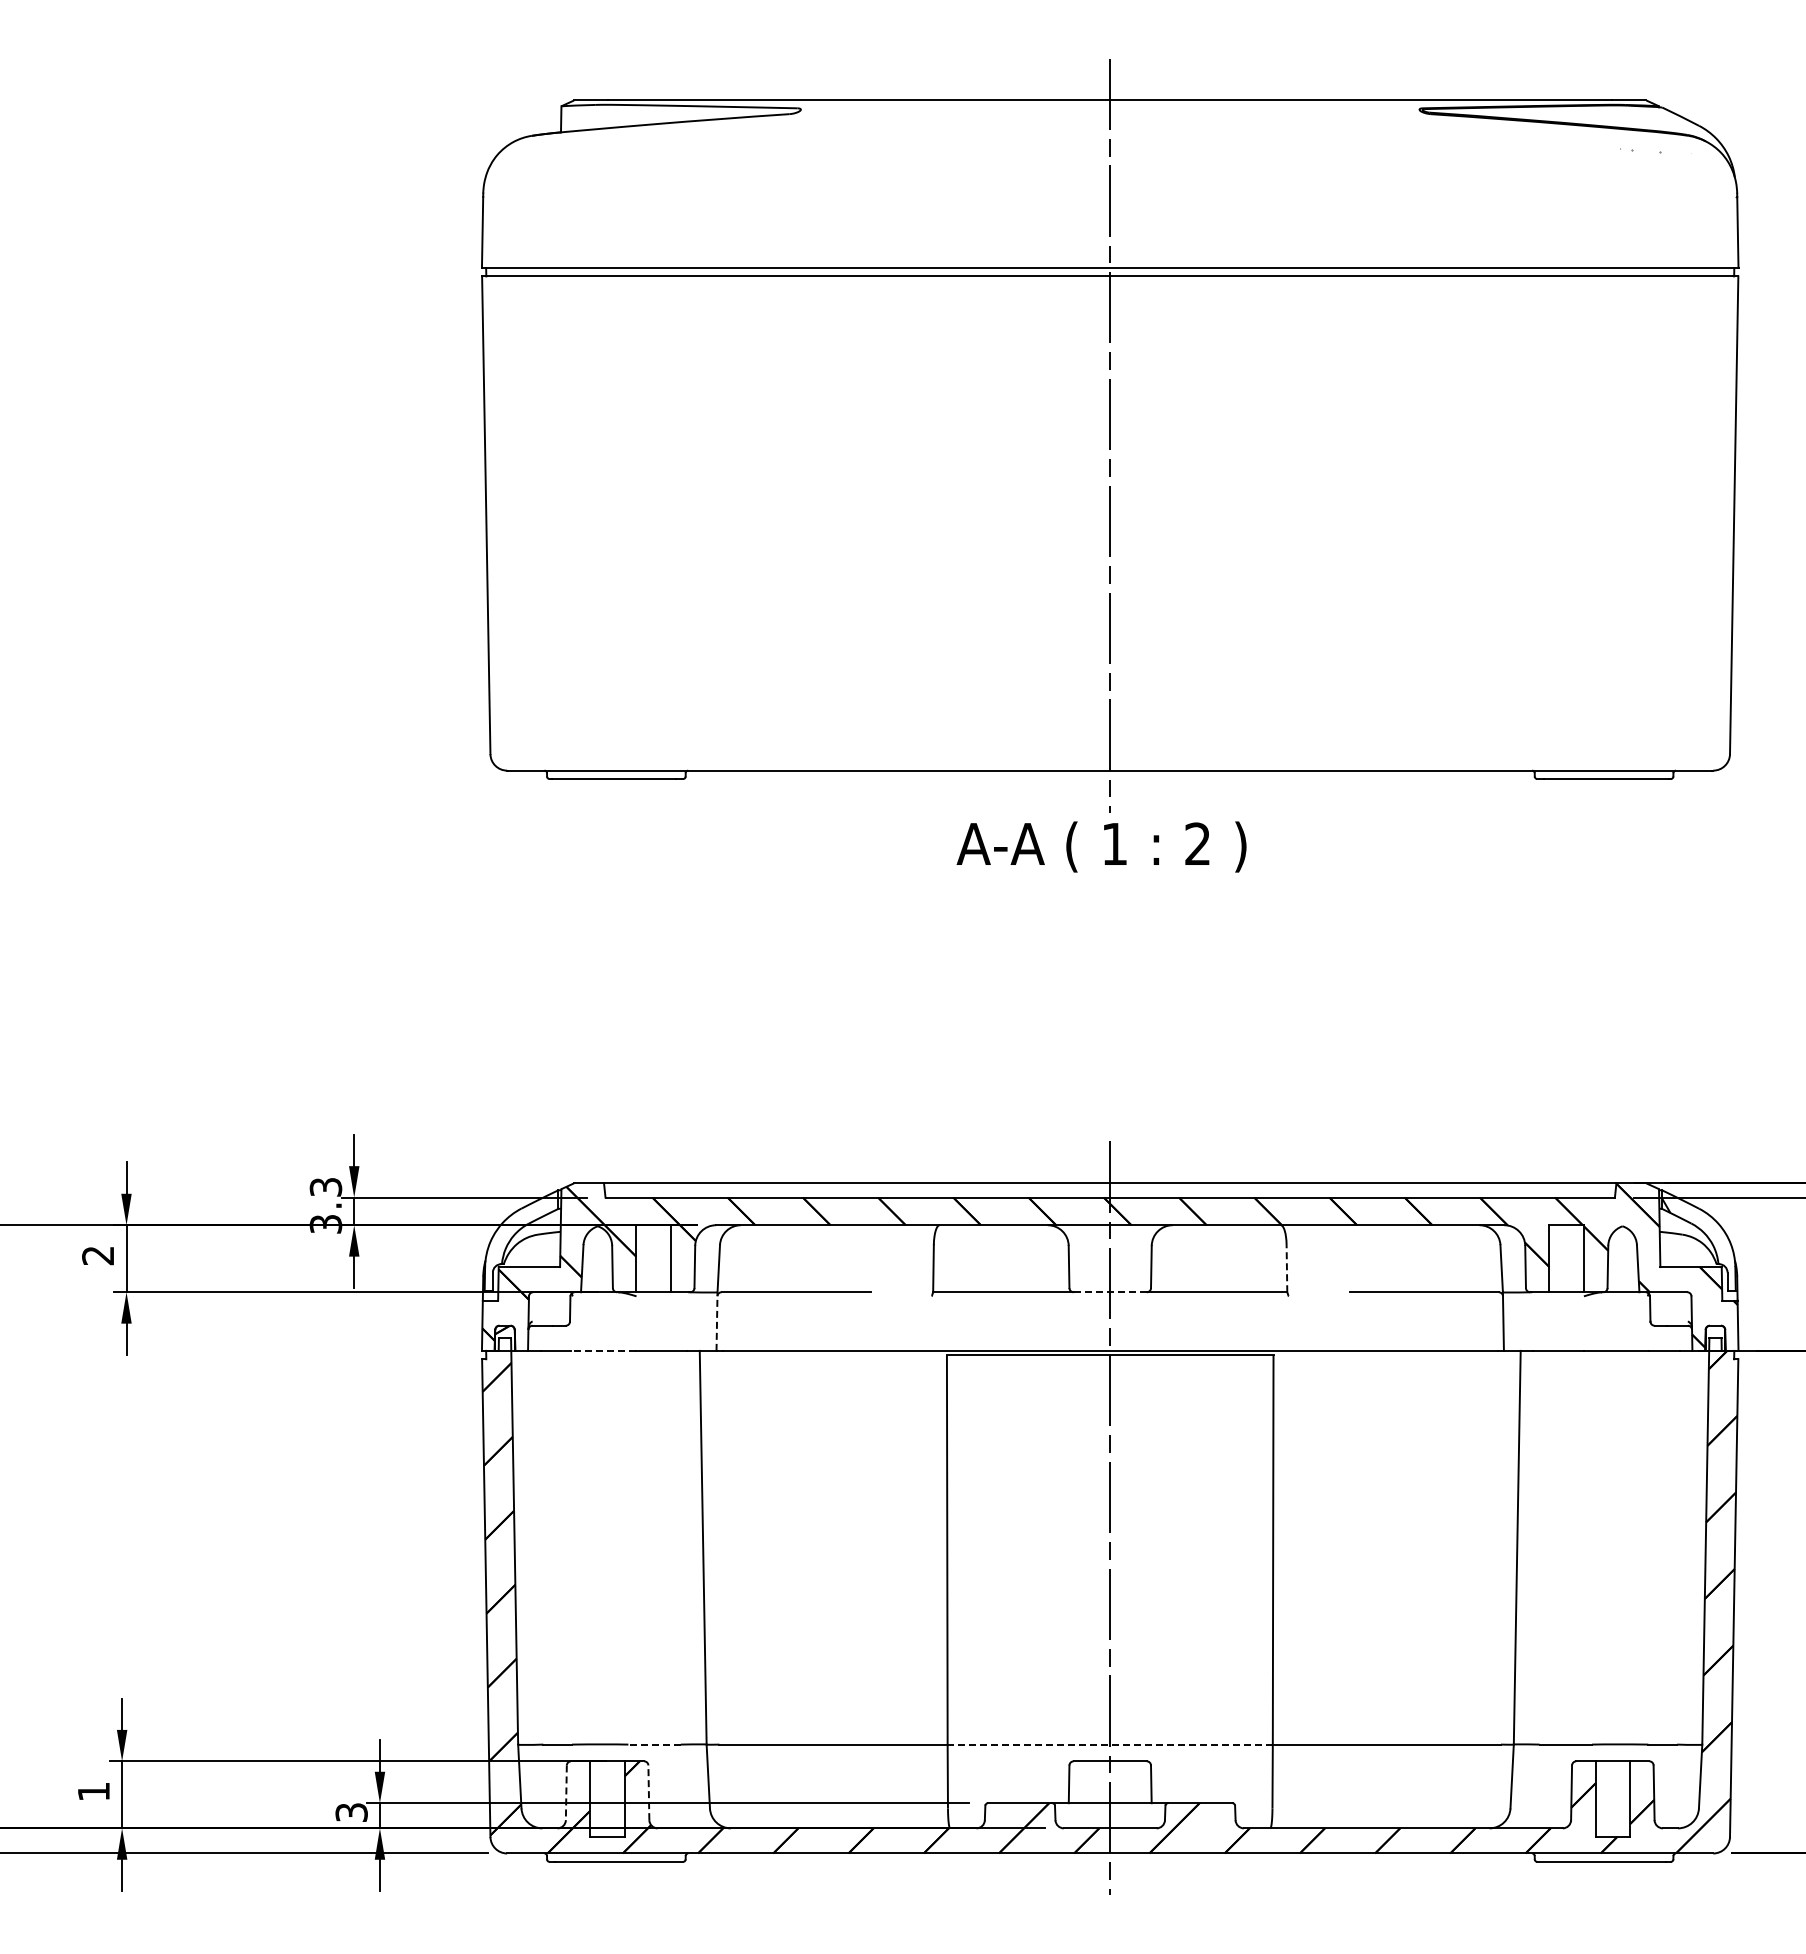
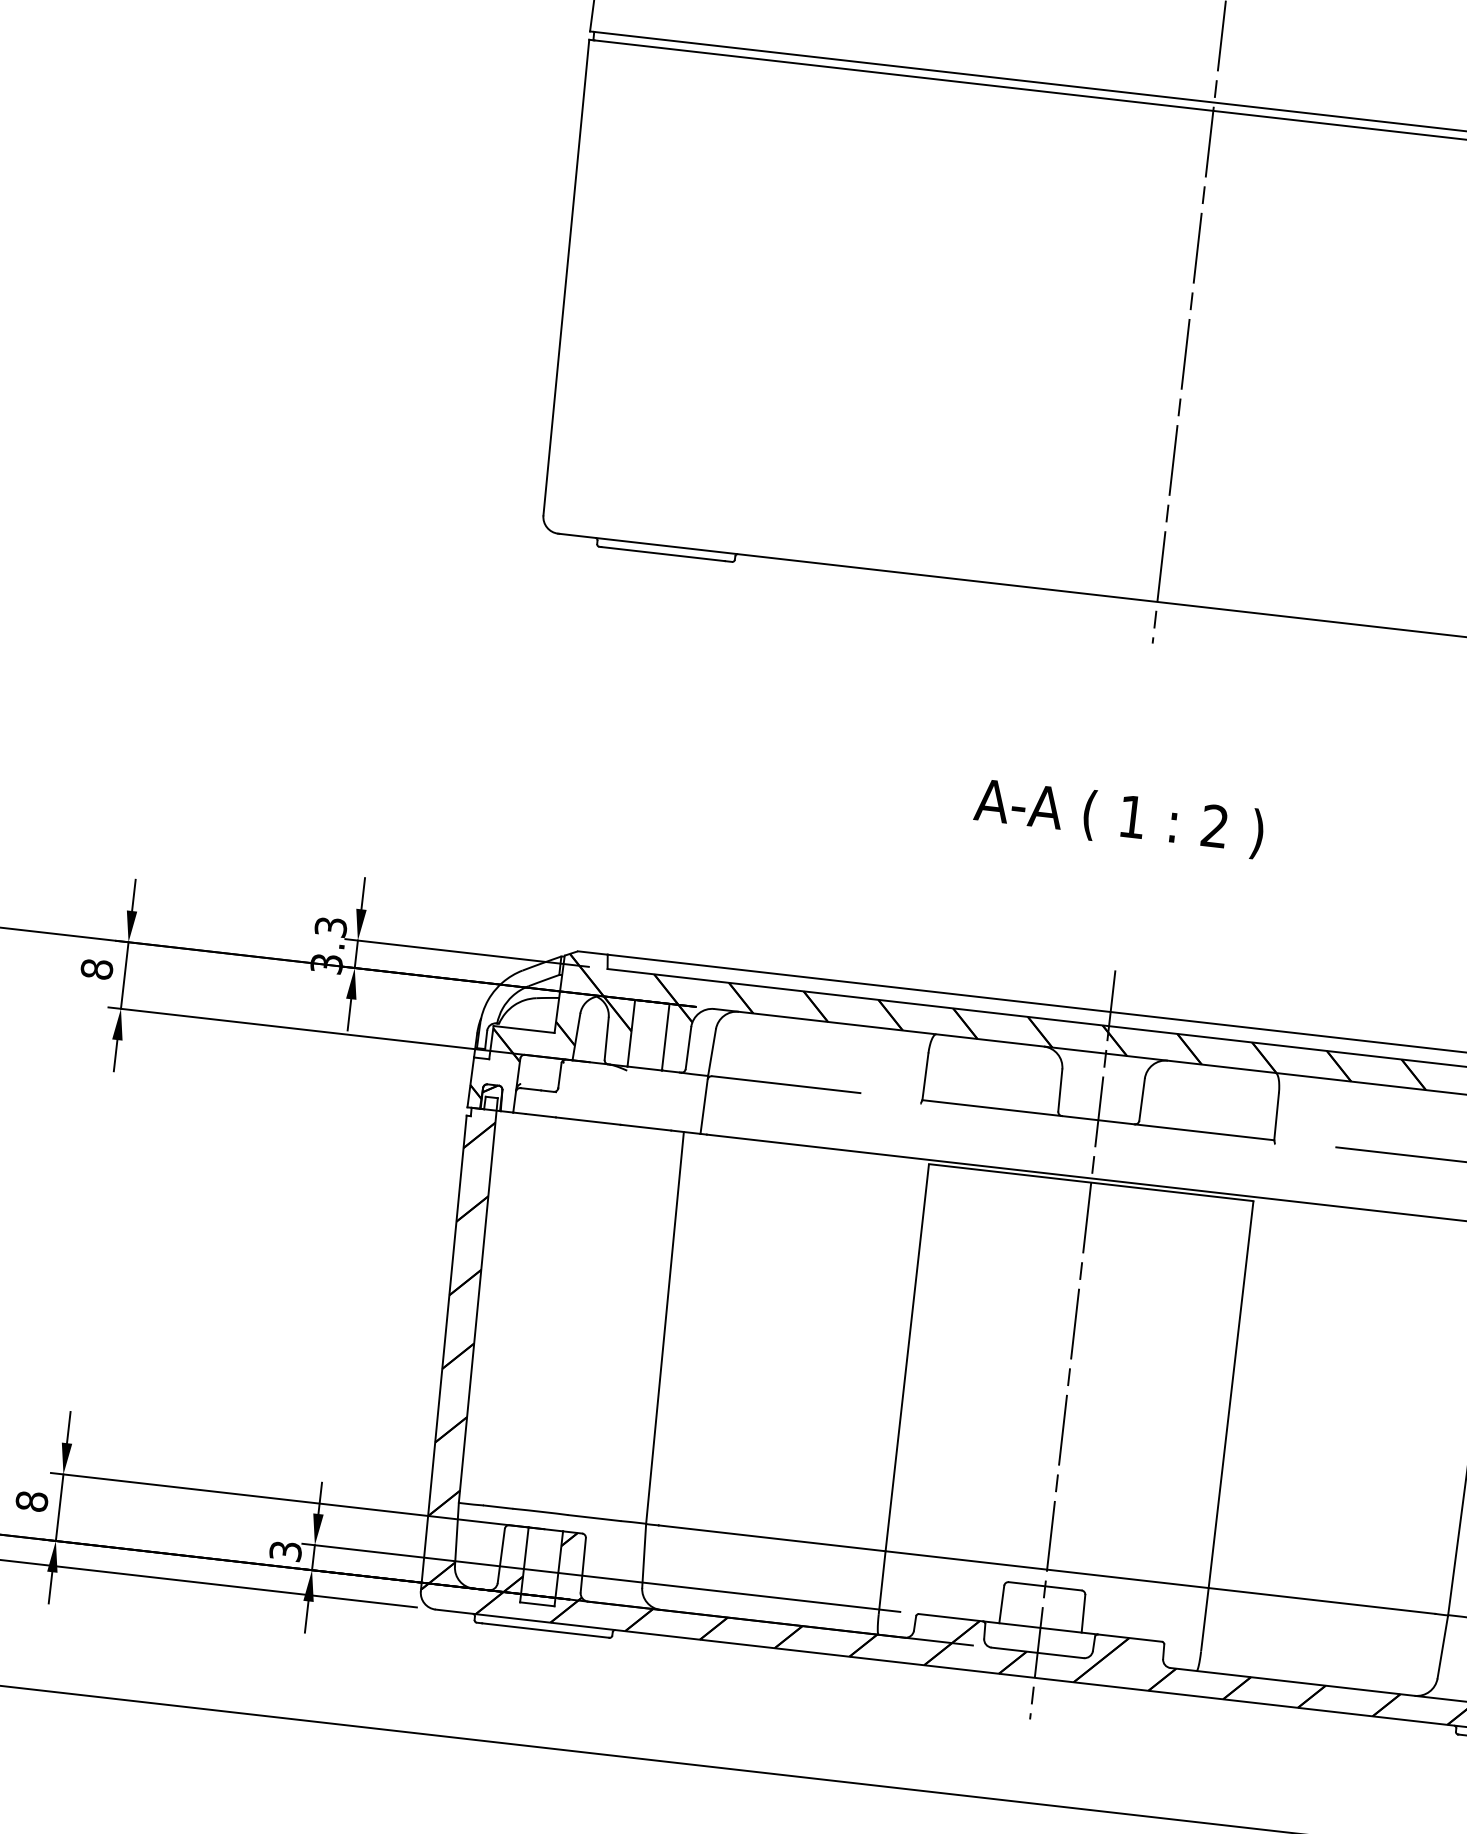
text: (1101, 846) -> (1118, 817), moved
text: (98, 1255) -> (97, 969), 2 -> 8
line: (1286, 1268) -> (1276, 1116), dashed -> solid
line: (1110, 1292) -> (1098, 1120), dashed -> solid
line: (717, 1321) -> (704, 1104), dashed -> solid
line: (603, 1350) -> (588, 1120), dashed -> solid
line: (654, 1744) -> (594, 1517), dashed -> solid
line: (1110, 1744) -> (1047, 1569), dashed -> solid
text: (93, 1791) -> (31, 1501), 1 -> 8
line: (648, 1792) -> (582, 1564), dashed -> solid
line: (566, 1793) -> (501, 1556), dashed -> solid

